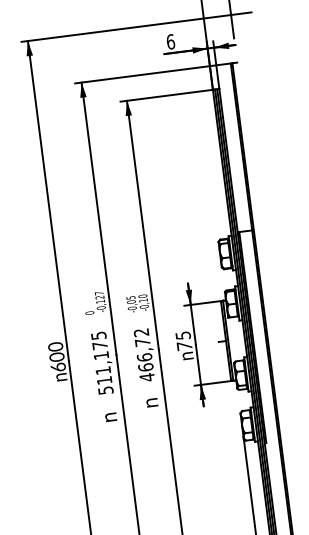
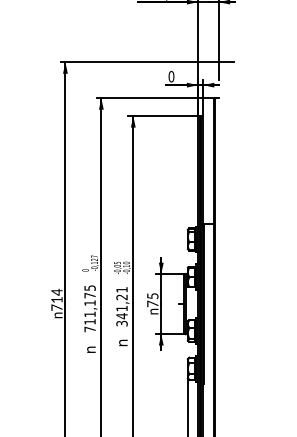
text: (170, 41) -> (171, 76), 6 -> 0
text: (143, 354) -> (121, 306), 466,72 -> 341,21
text: (56, 356) -> (56, 299), 600 -> 714
text: (105, 390) -> (89, 329), 511,175 -> 711,175

